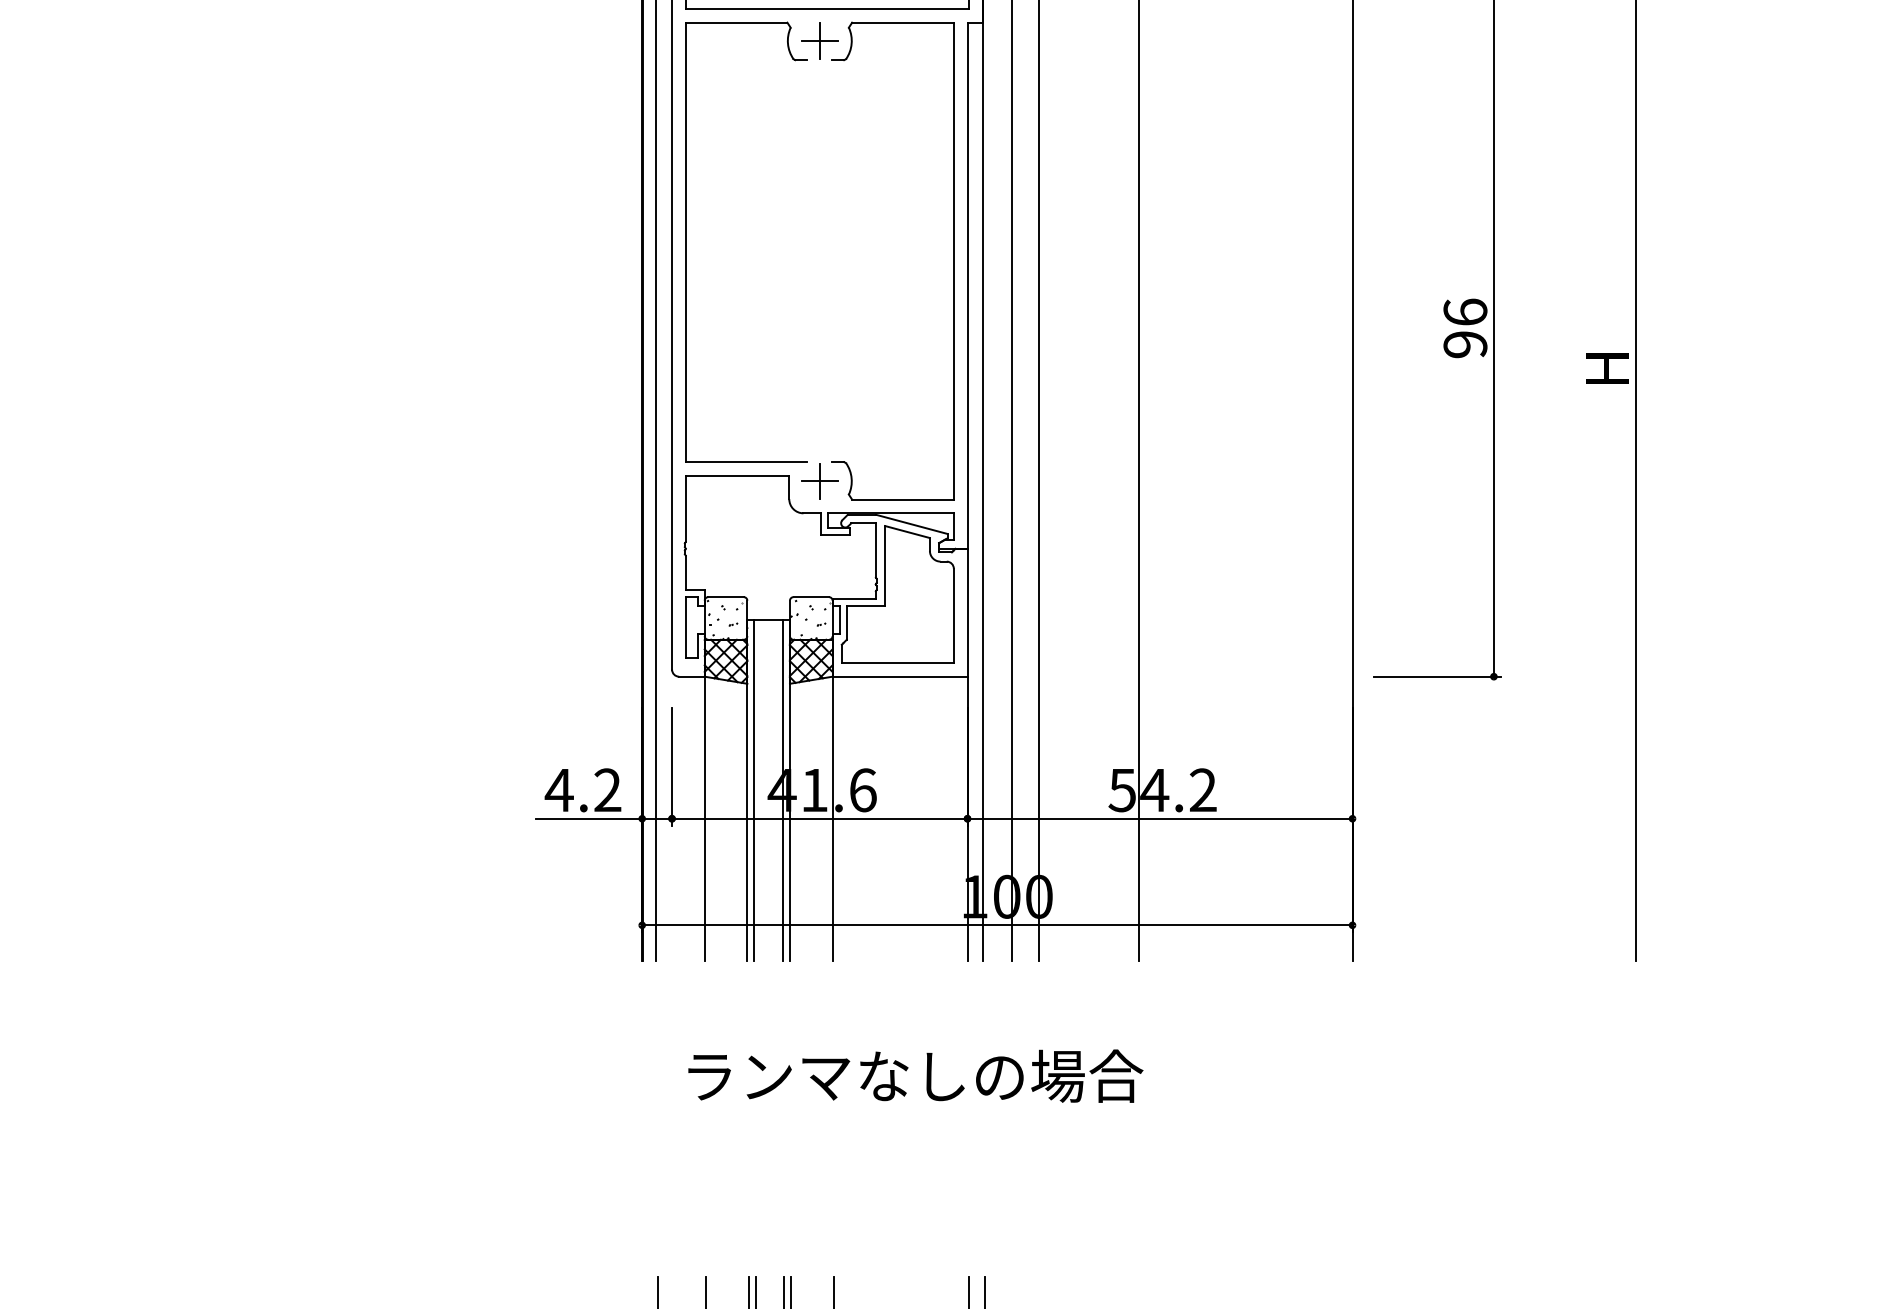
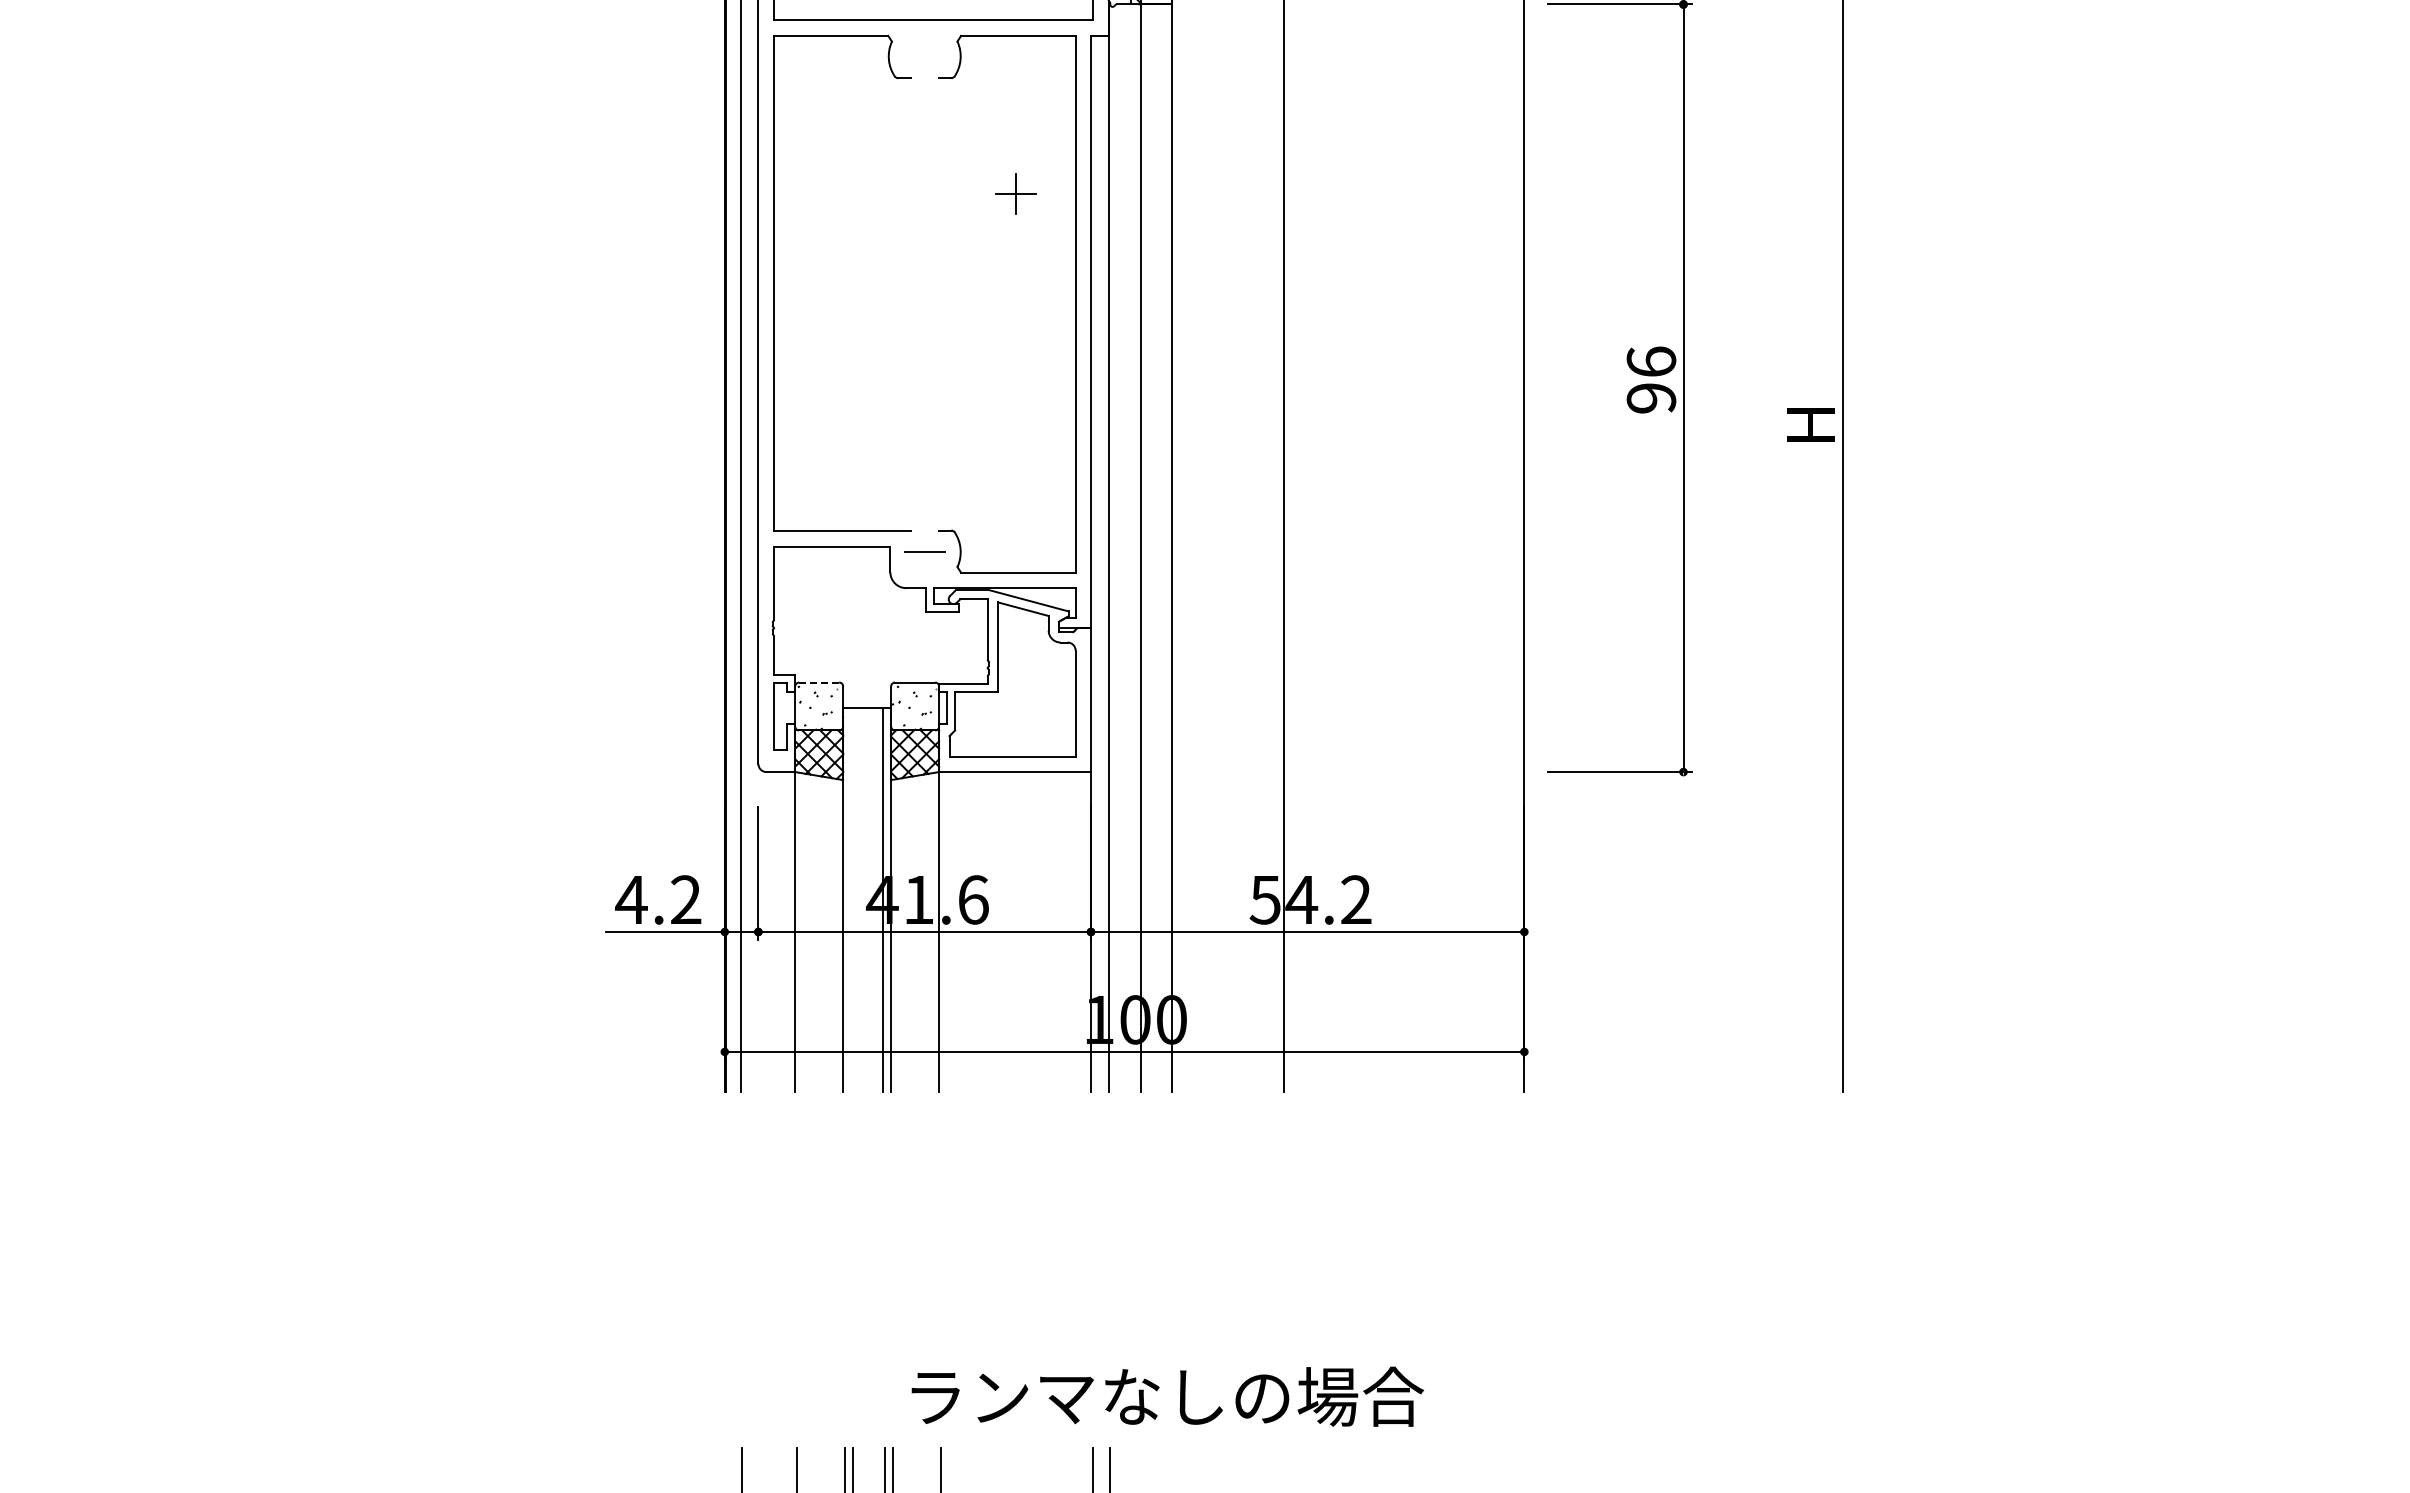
part: (819, 40) -> (1015, 193), moved
line: (819, 481) -> (924, 552), removed
line: (726, 597) -> (819, 682), solid -> dashed
line: (754, 789) -> (851, 899), removed
text: (915, 1075) -> (1167, 1396), moved

